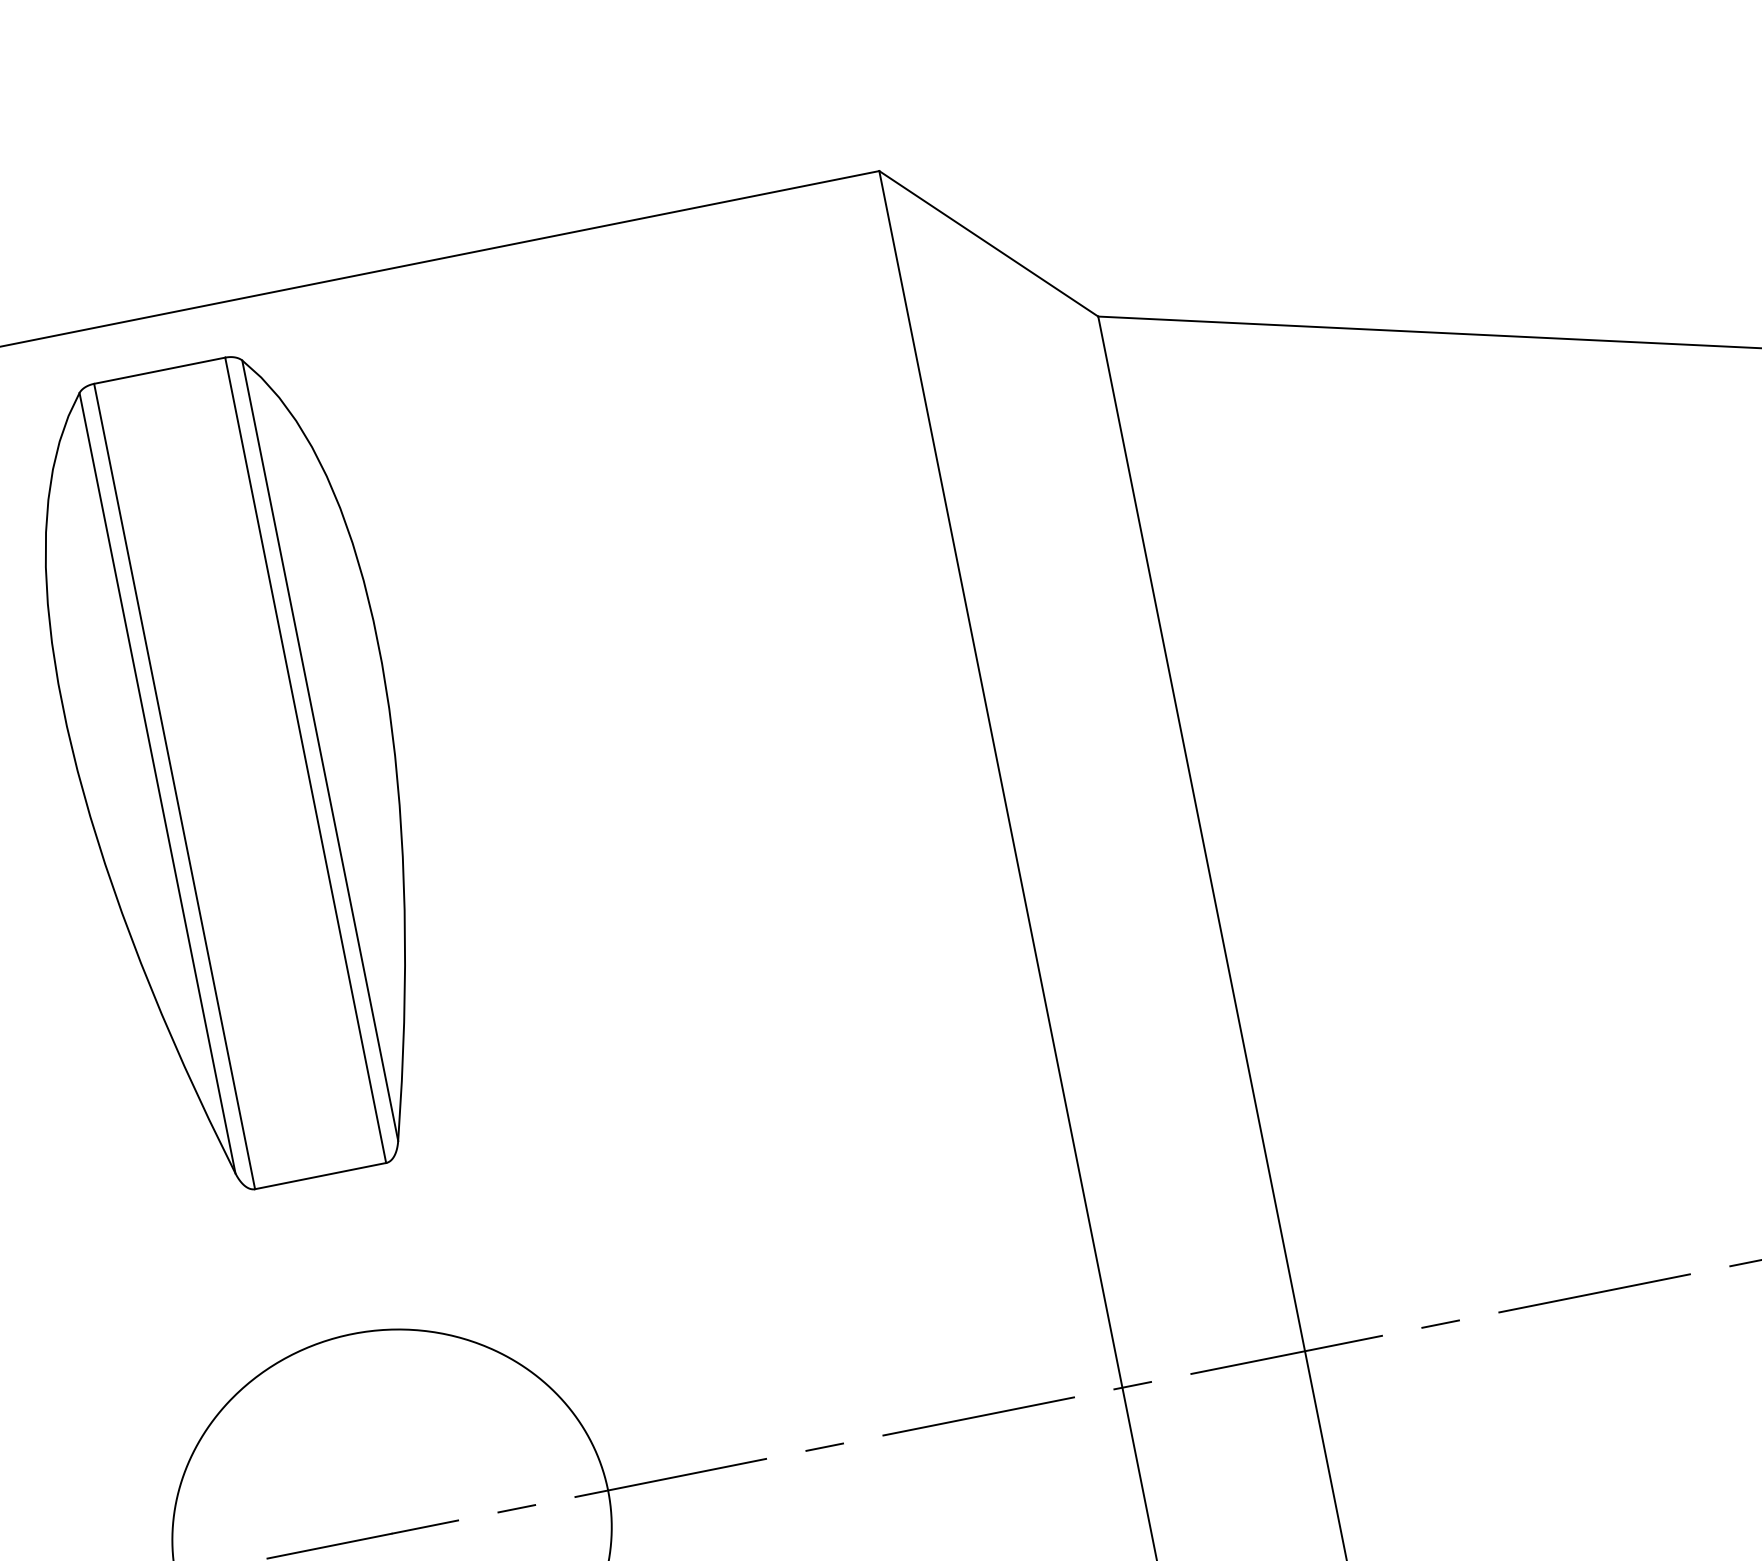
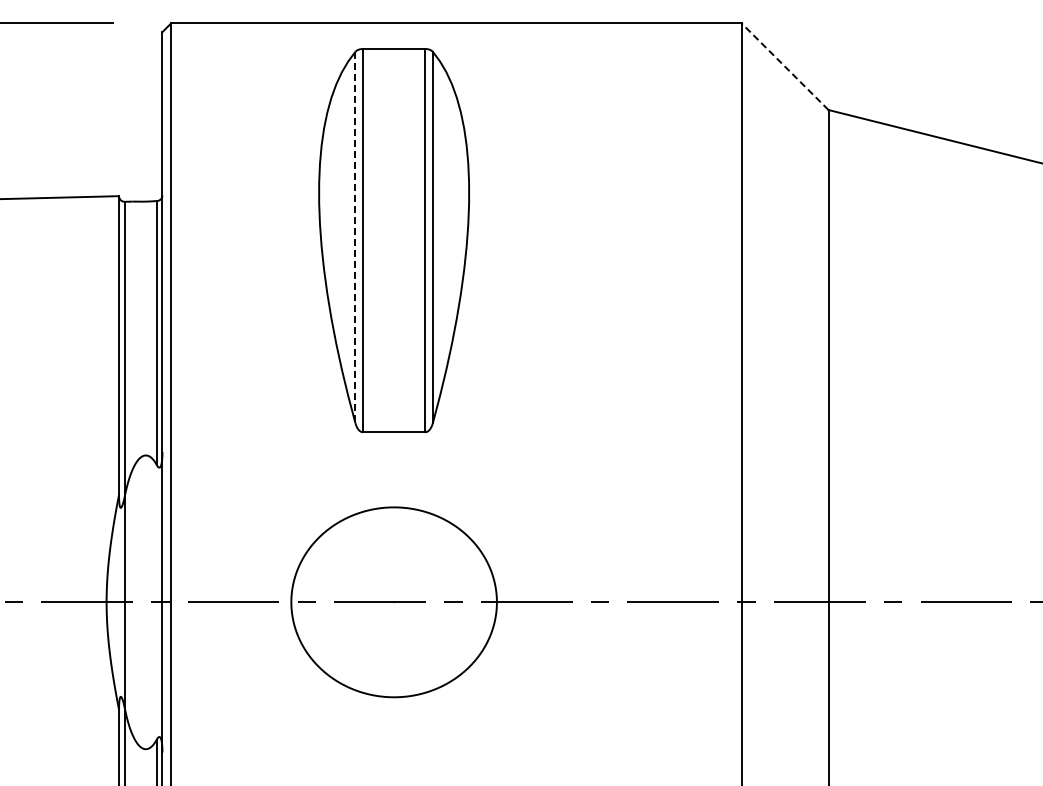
line: (987, 243) -> (784, 66), solid -> dashed
line: (157, 783) -> (355, 237), solid -> dashed

